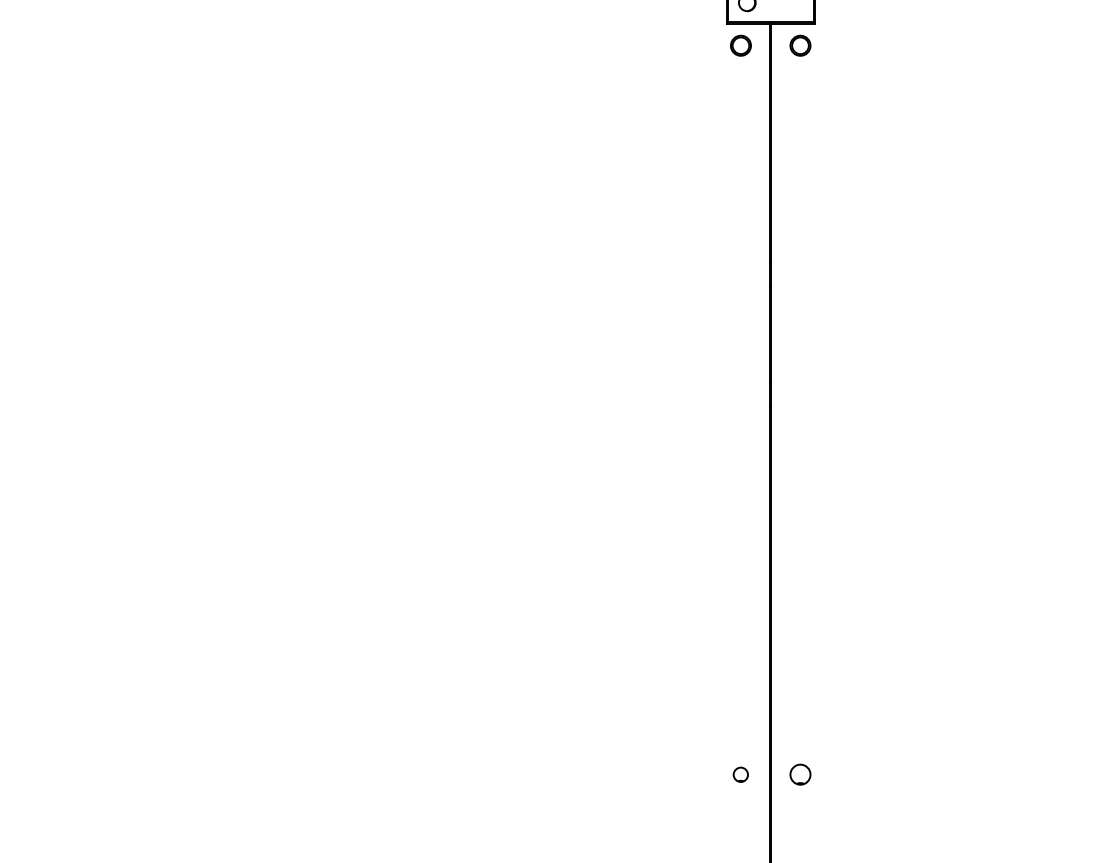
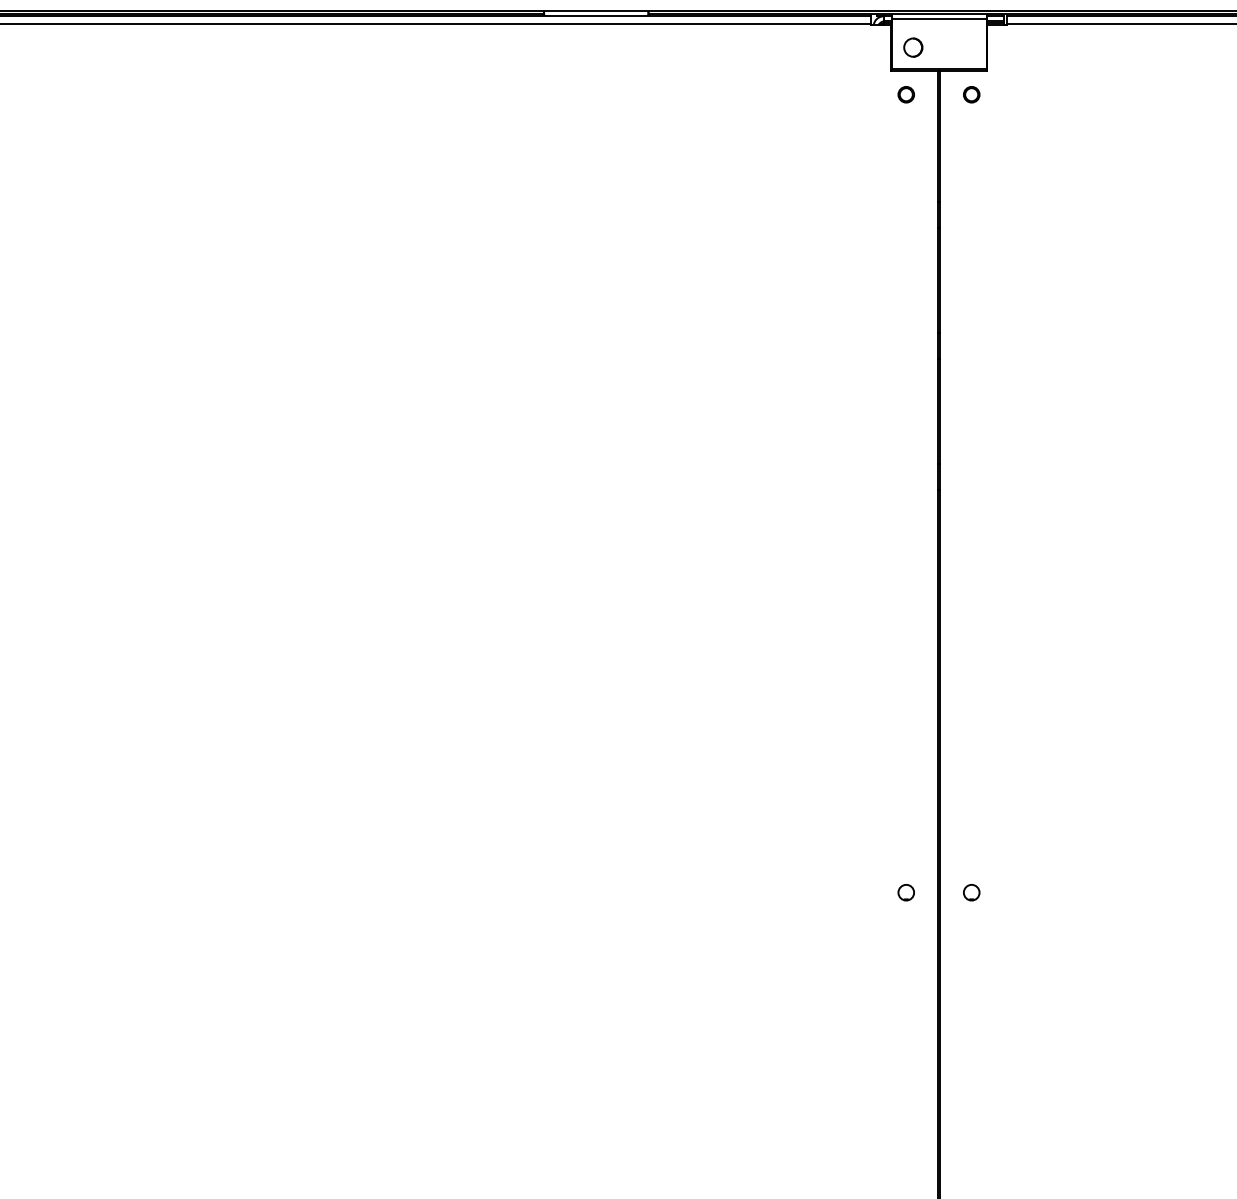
circle: (740, 45) -> (905, 94), size x0.71
circle: (800, 45) -> (971, 94), size x0.71
circle: (800, 774) -> (971, 892), size x0.71

